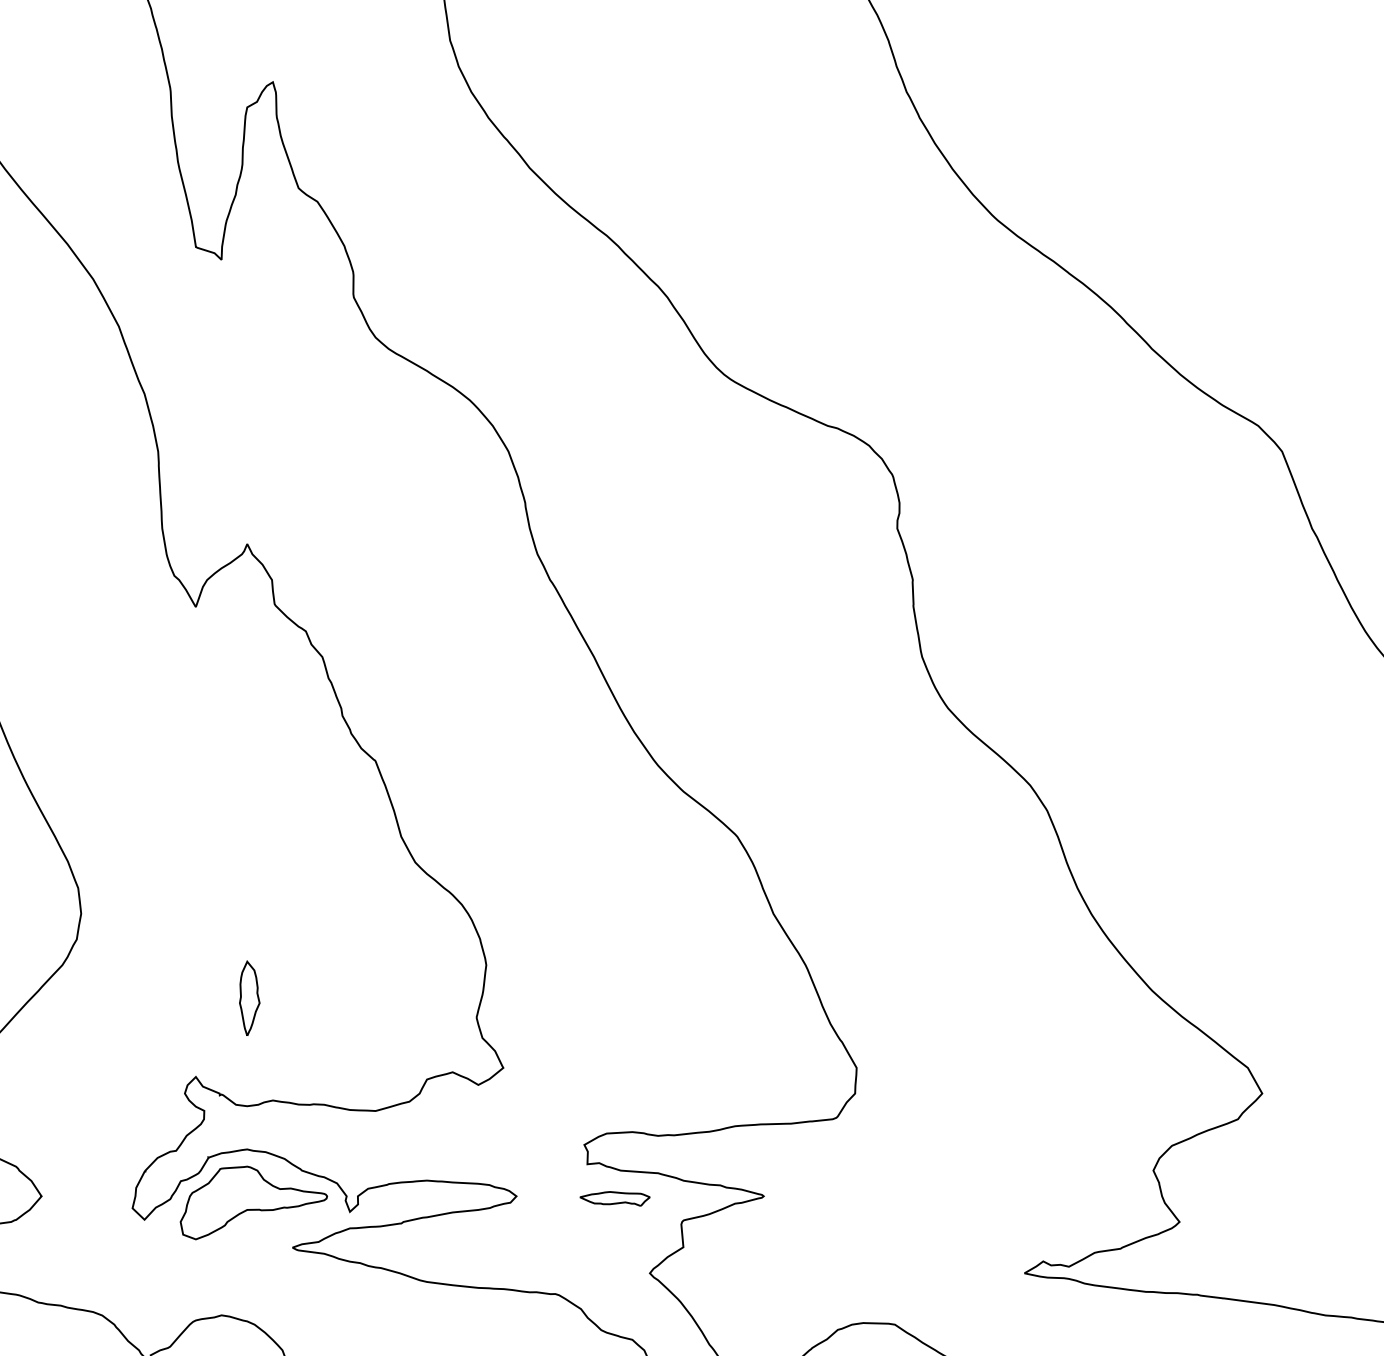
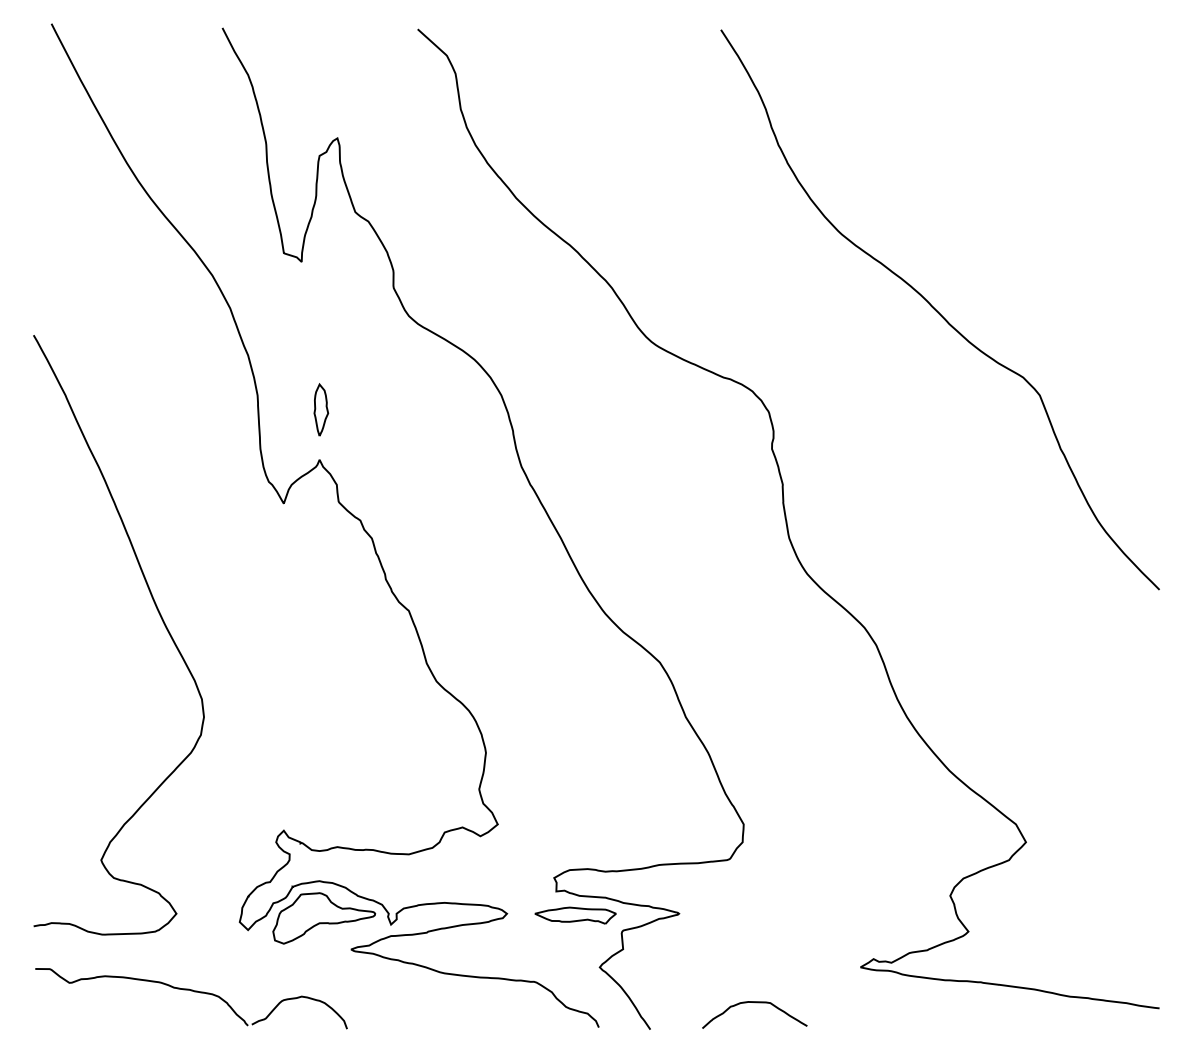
part: (249, 997) -> (321, 409), moved
part: (614, 1198) -> (575, 915), size x1.67

